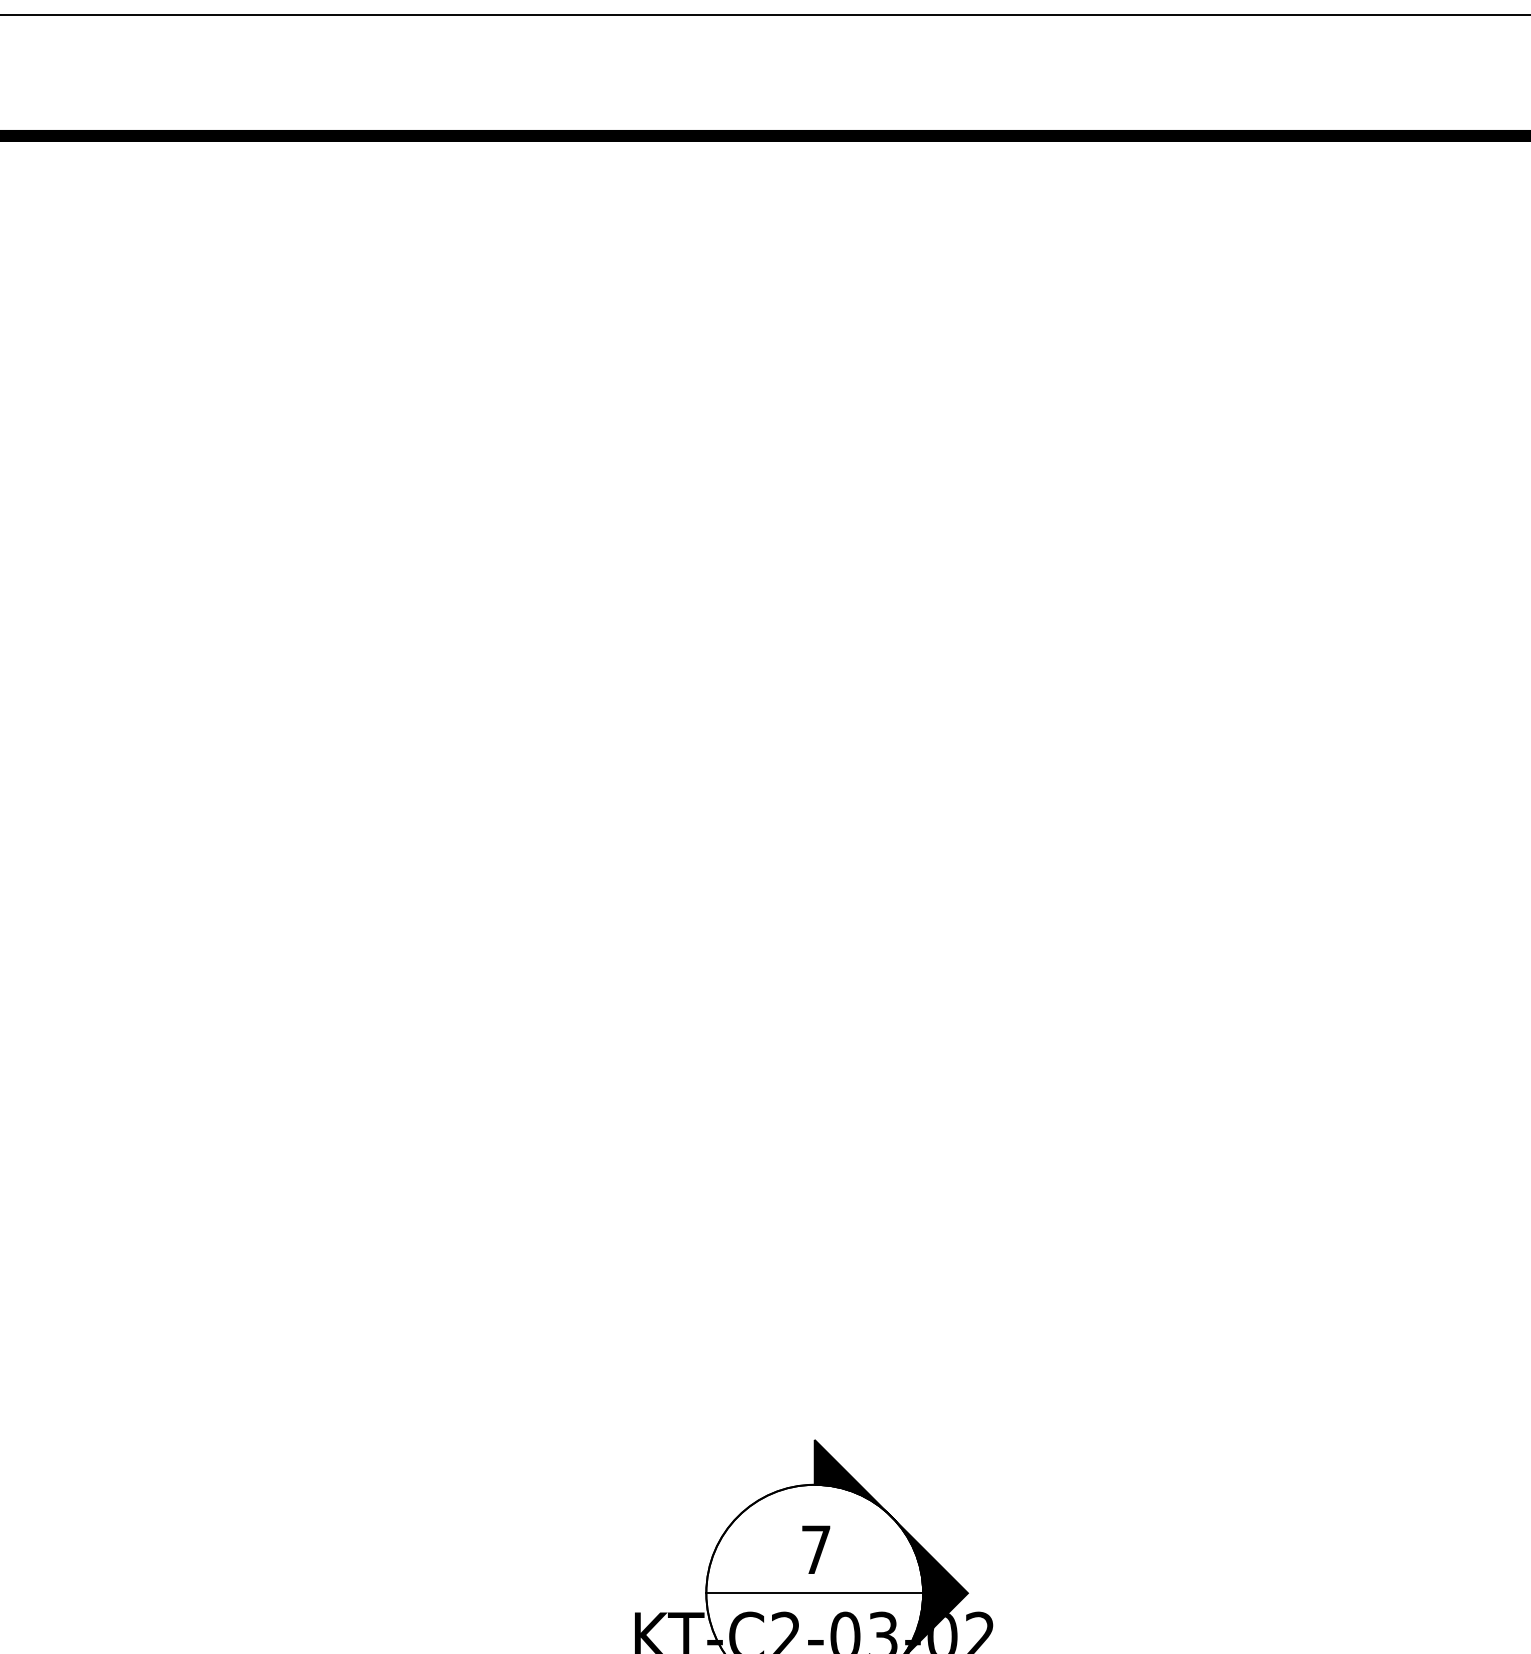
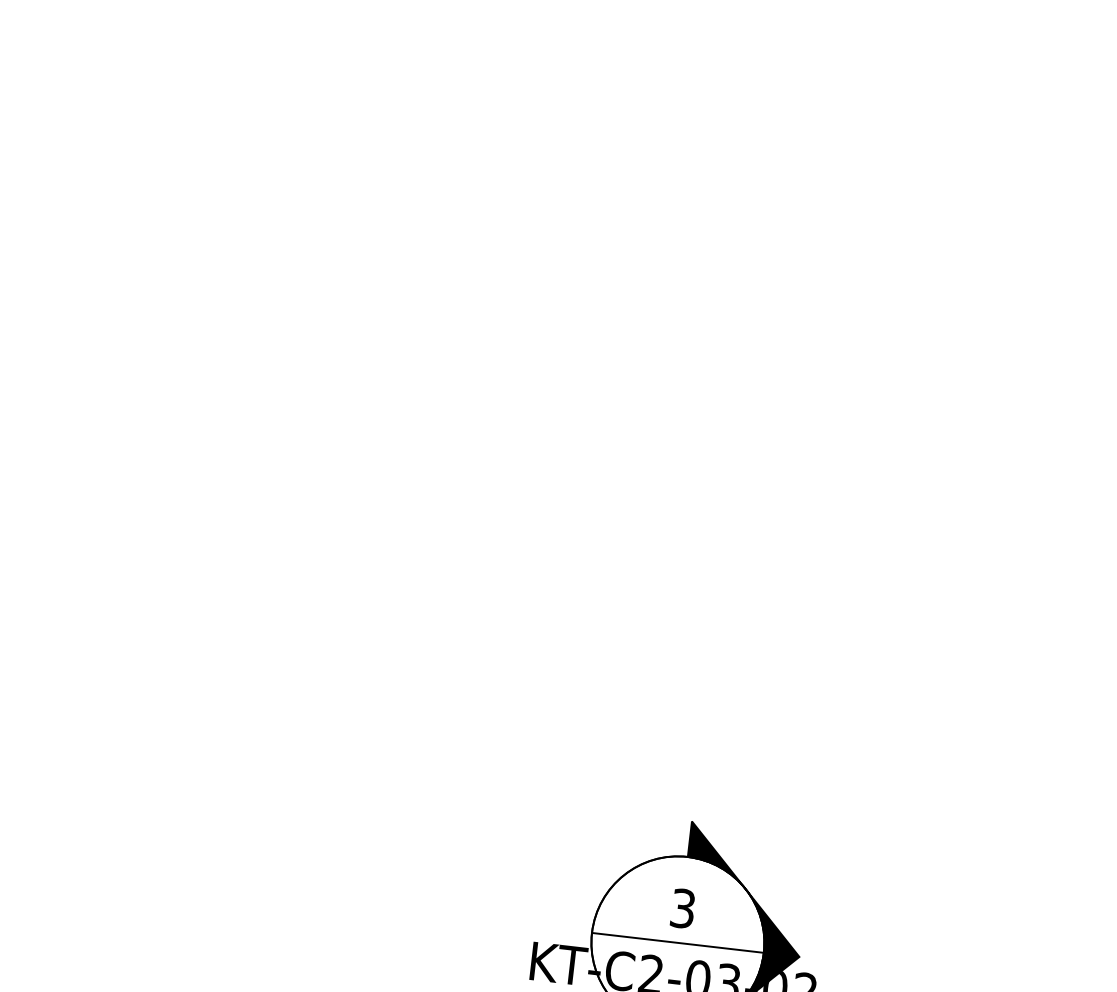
text: (816, 1549) -> (683, 908), 7 -> 3

